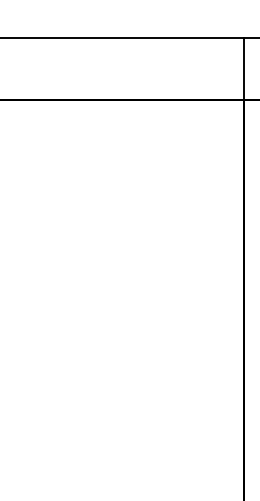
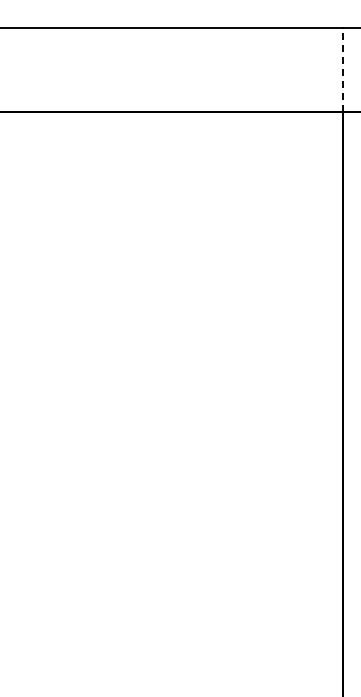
line: (243, 68) -> (342, 69), solid -> dashed

